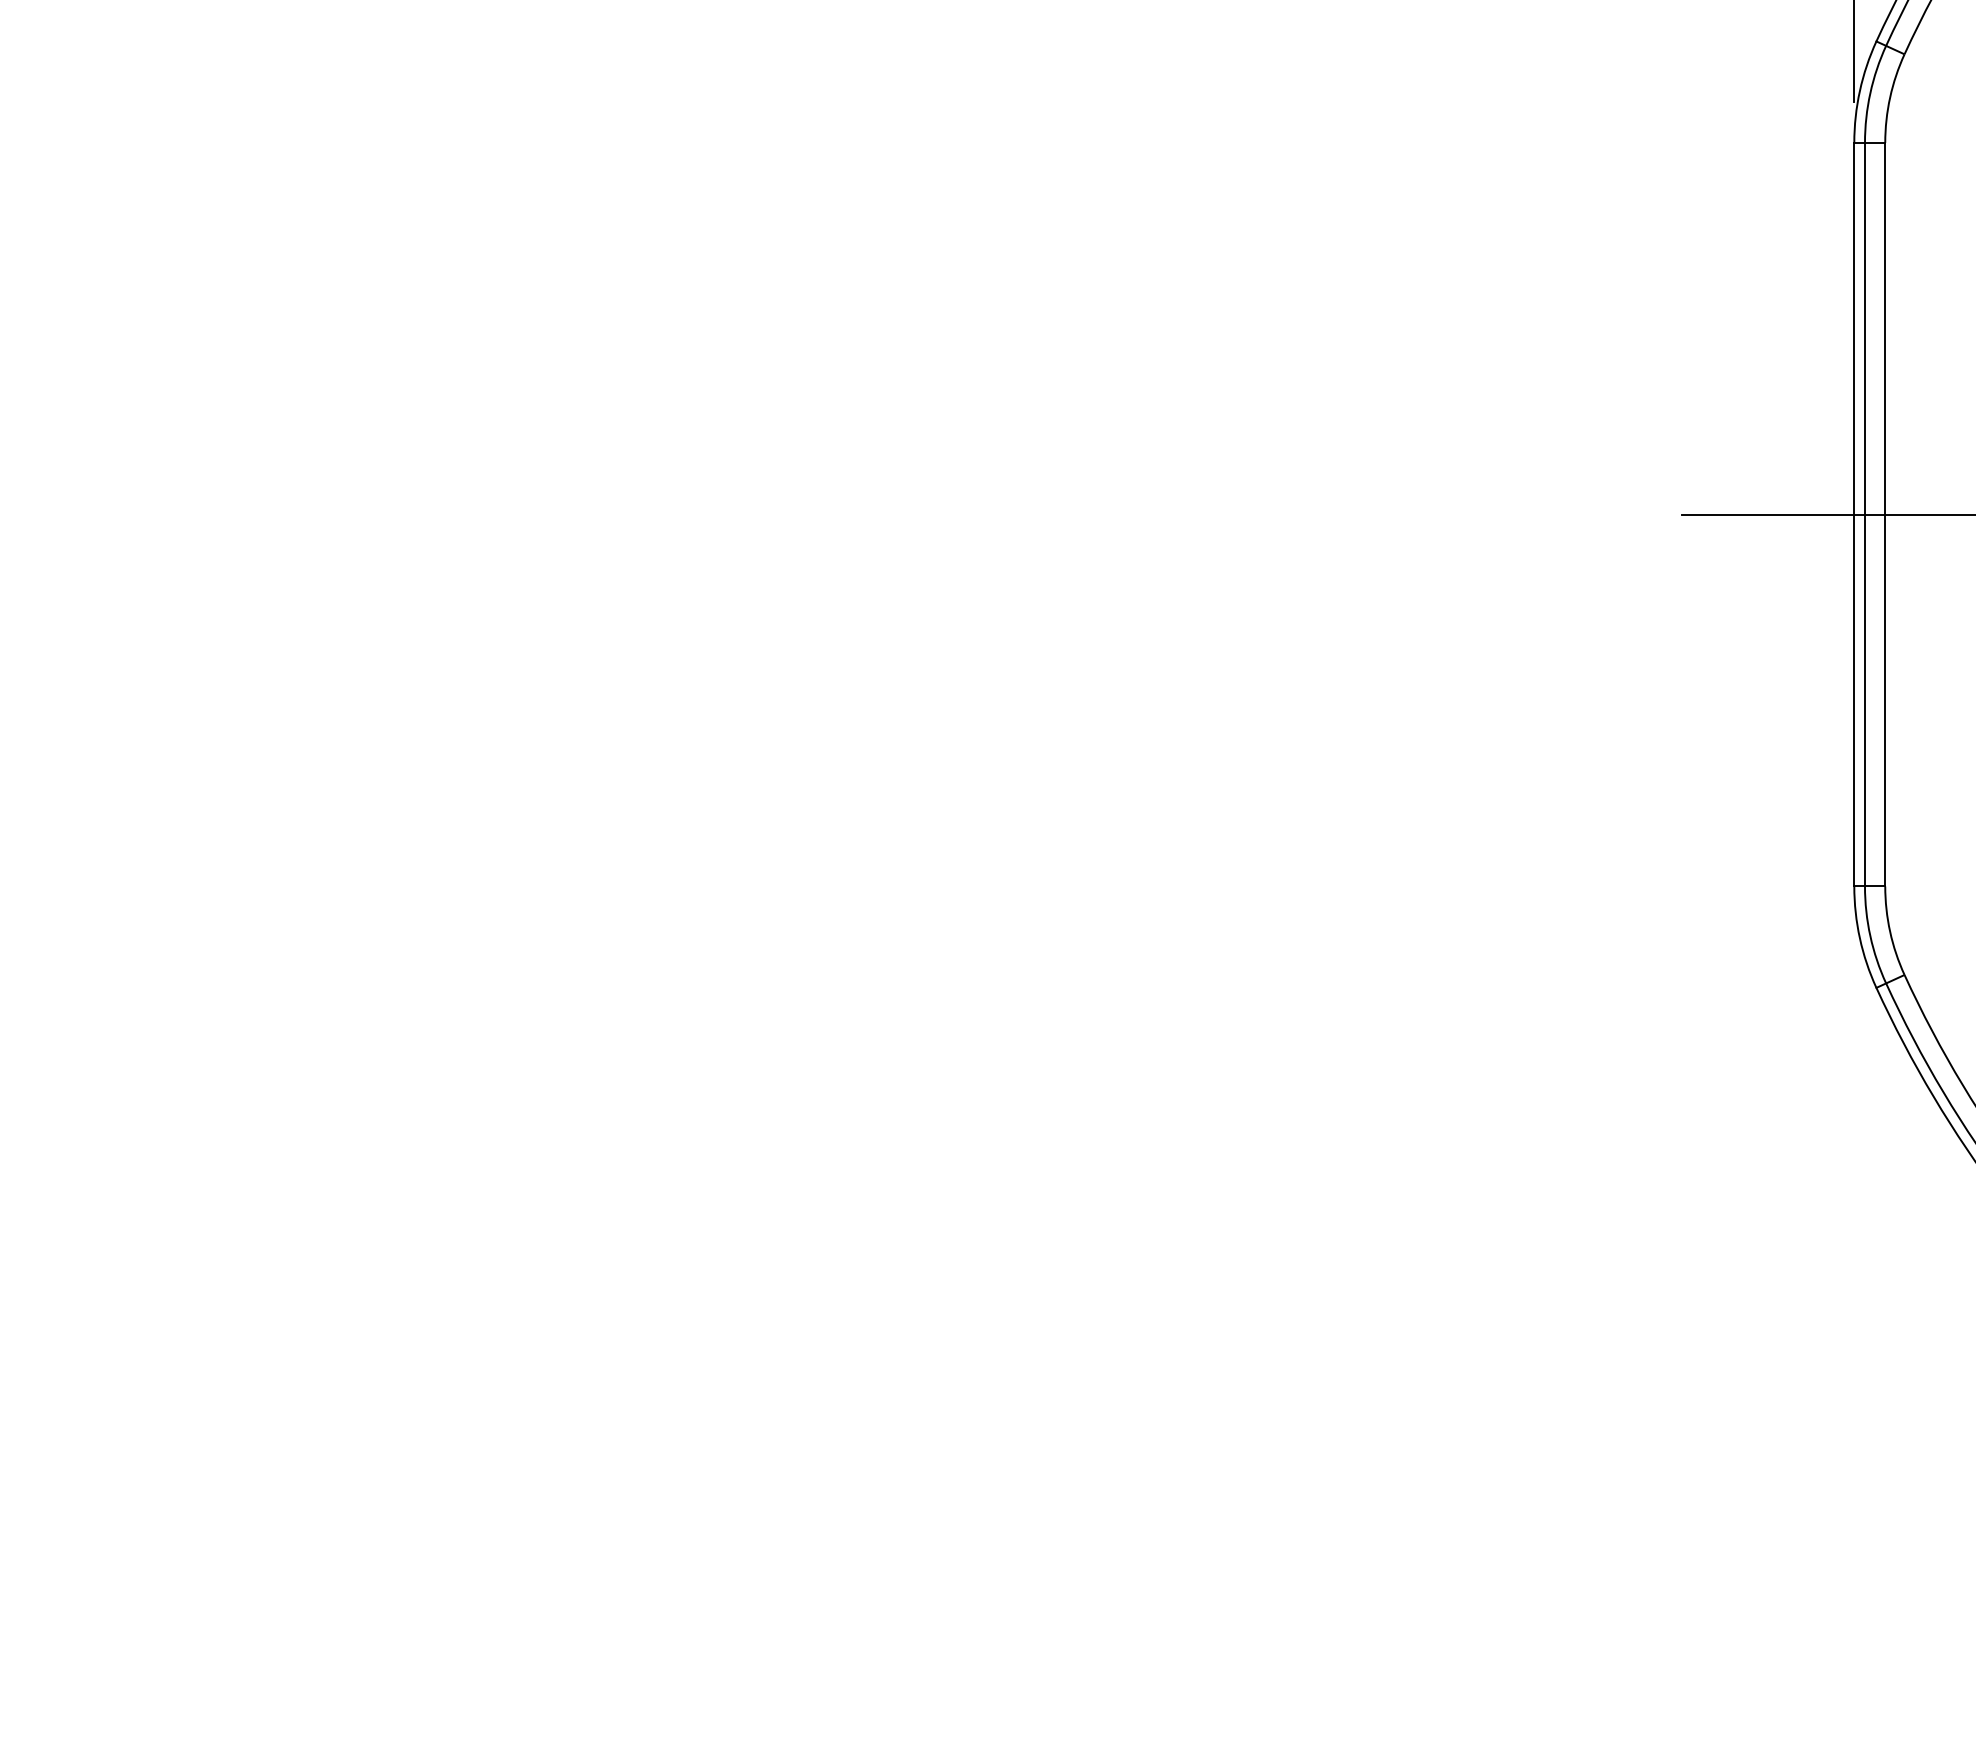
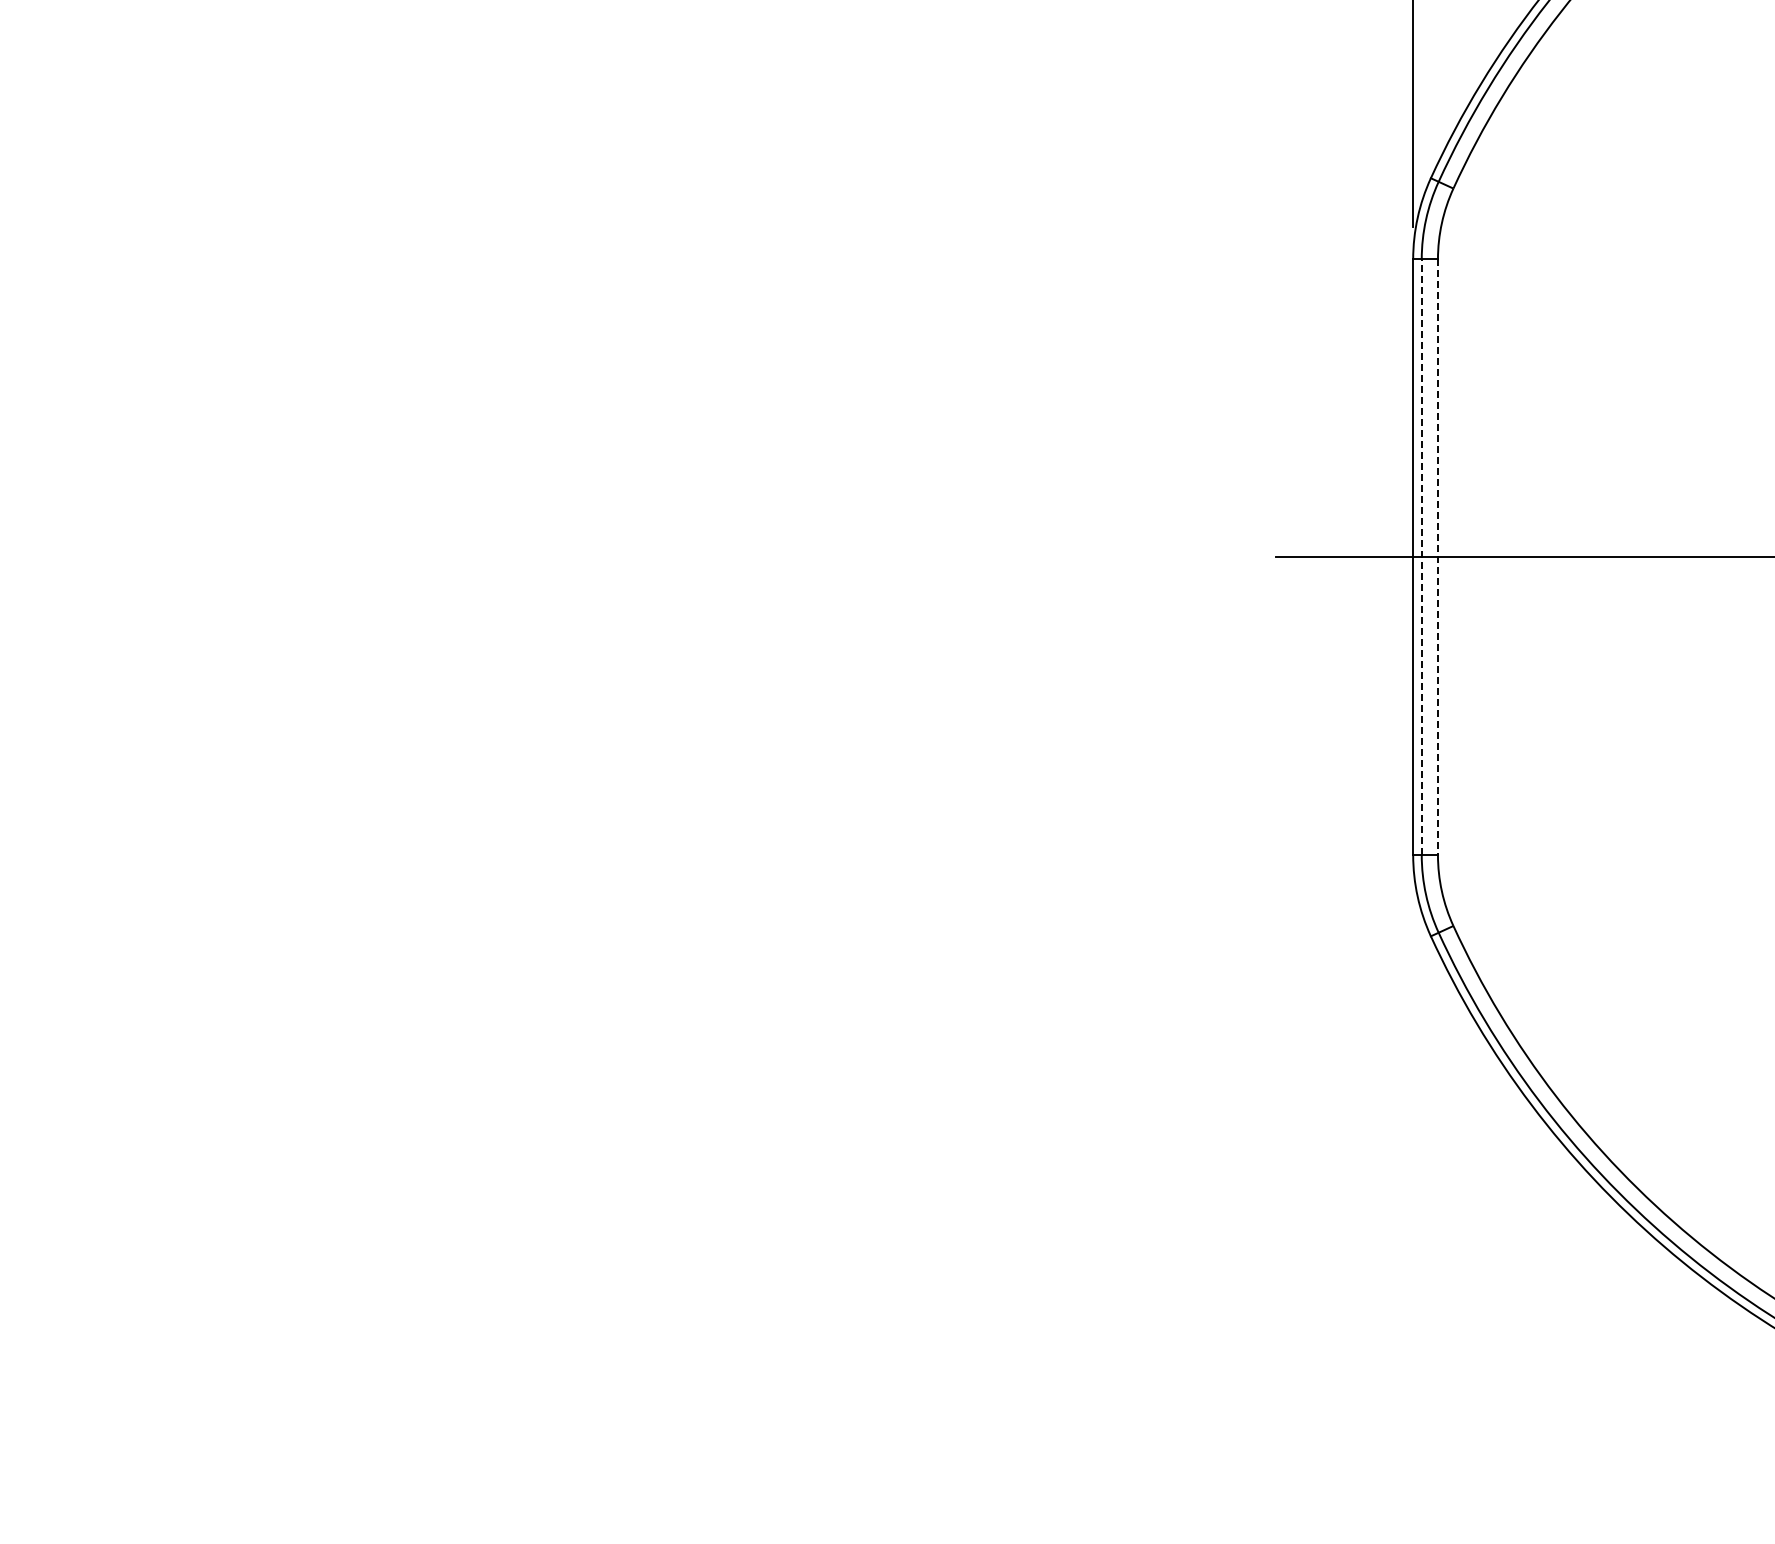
line: (1864, 514) -> (1421, 557), solid -> dashed
line: (1884, 514) -> (1437, 557), solid -> dashed

